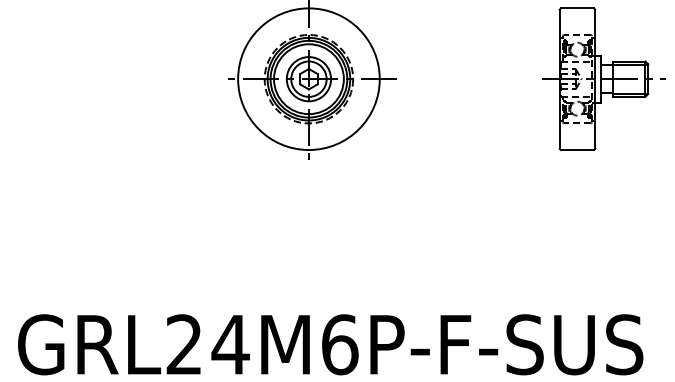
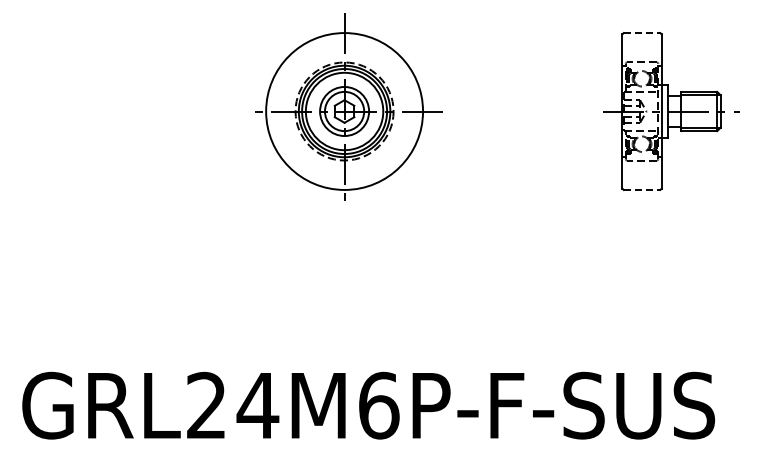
line: (577, 8) -> (642, 33), solid -> dashed
line: (577, 149) -> (642, 189), solid -> dashed

